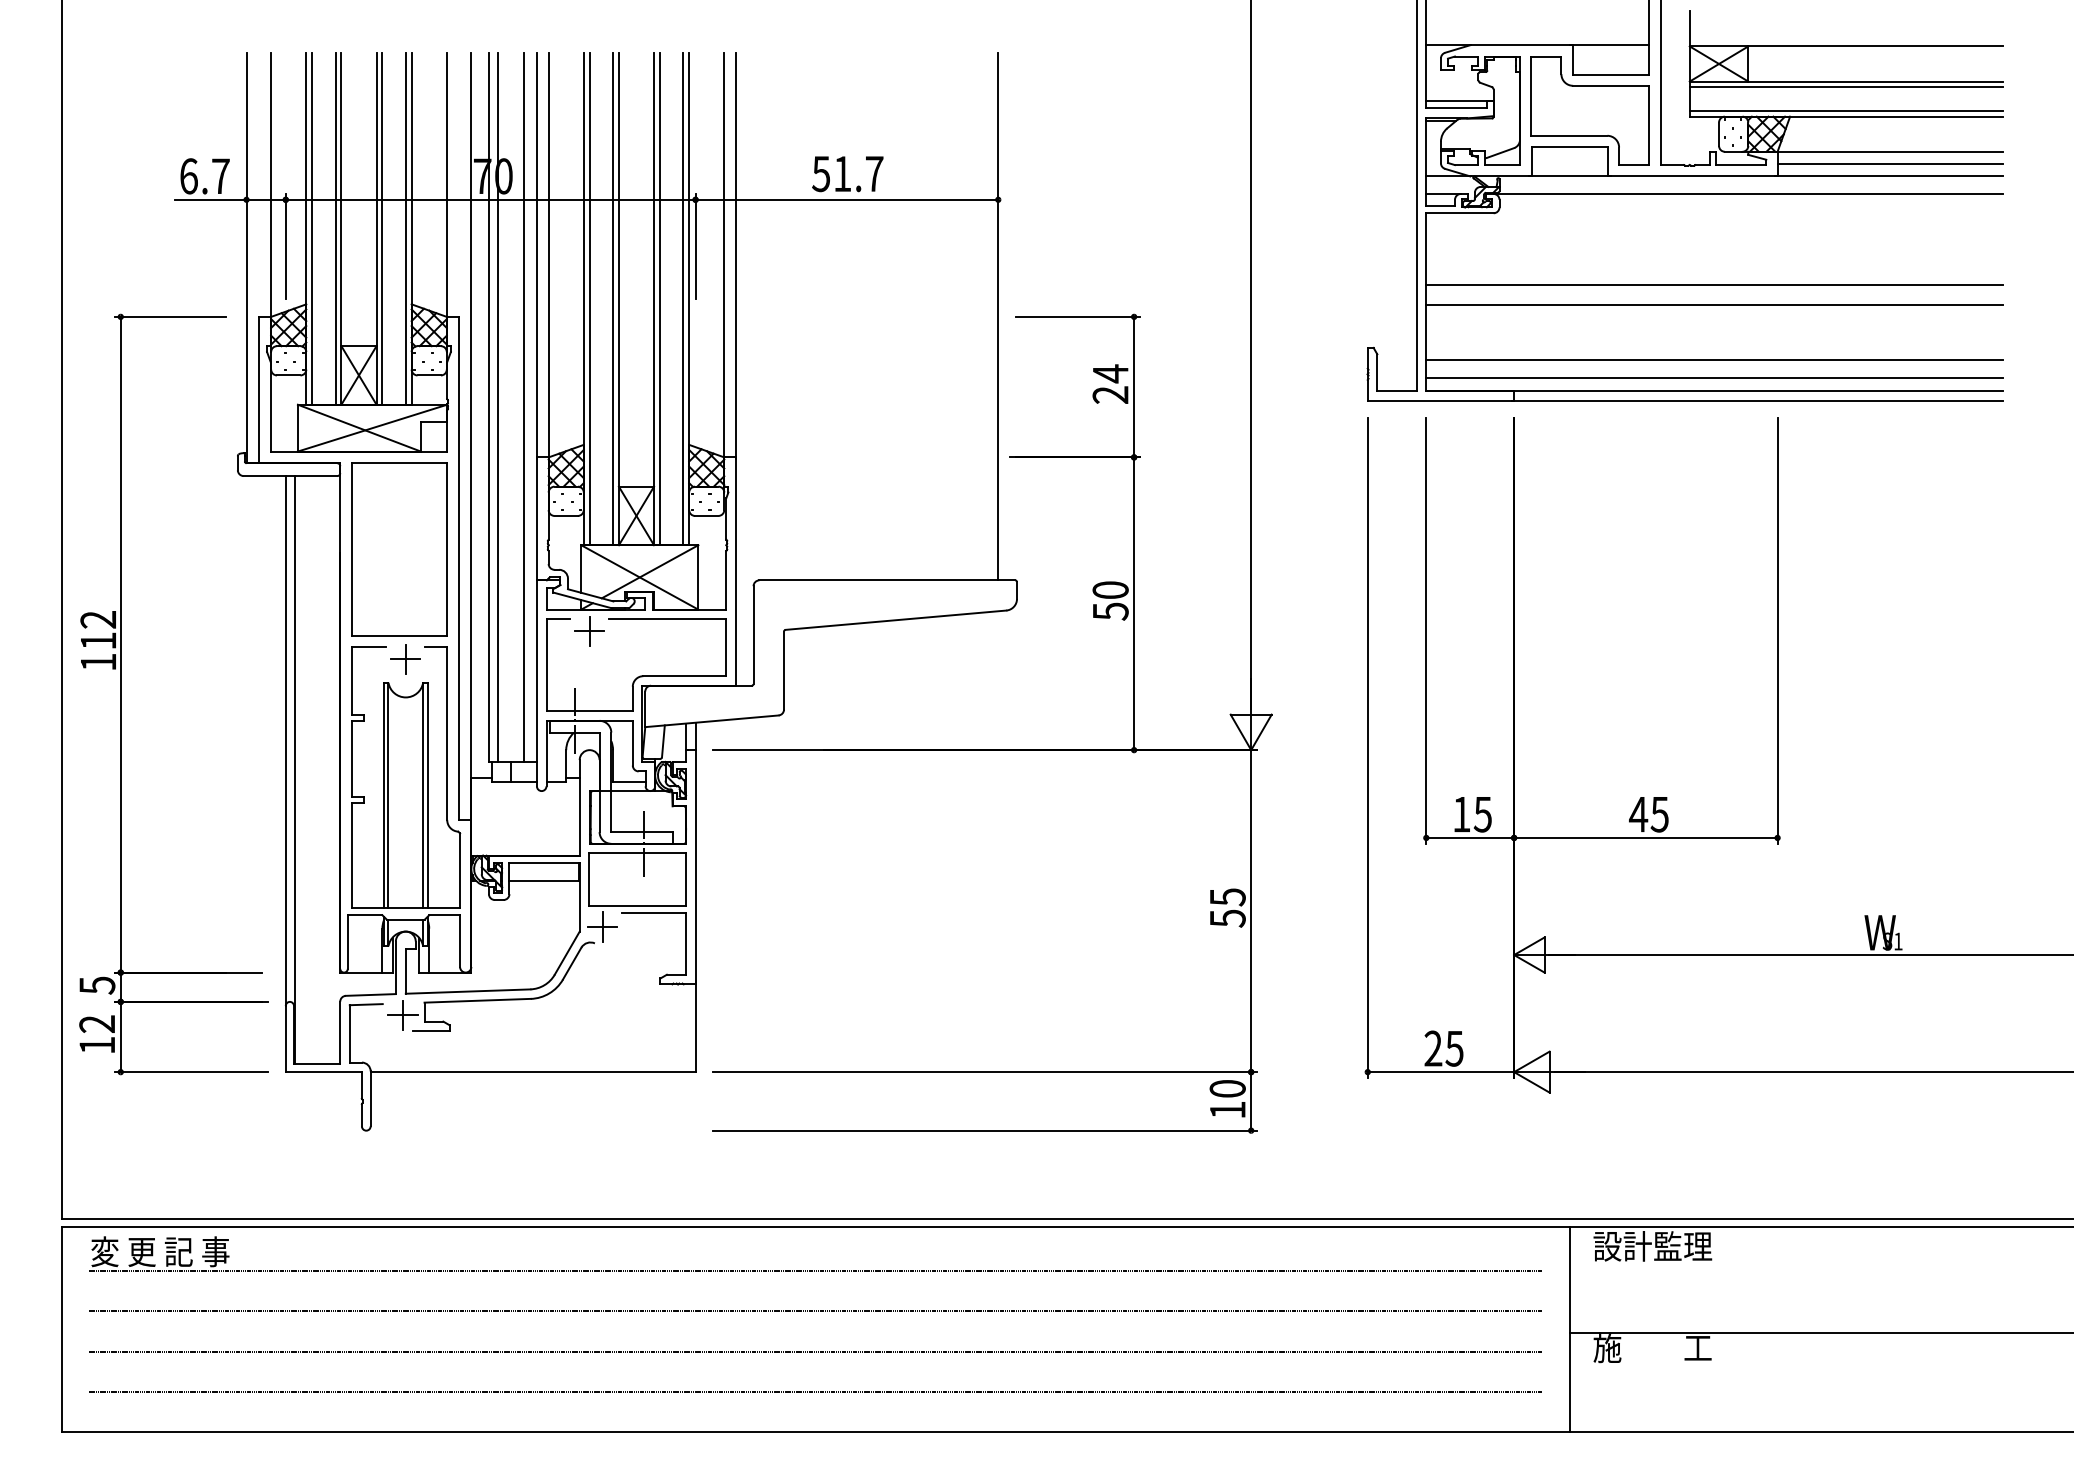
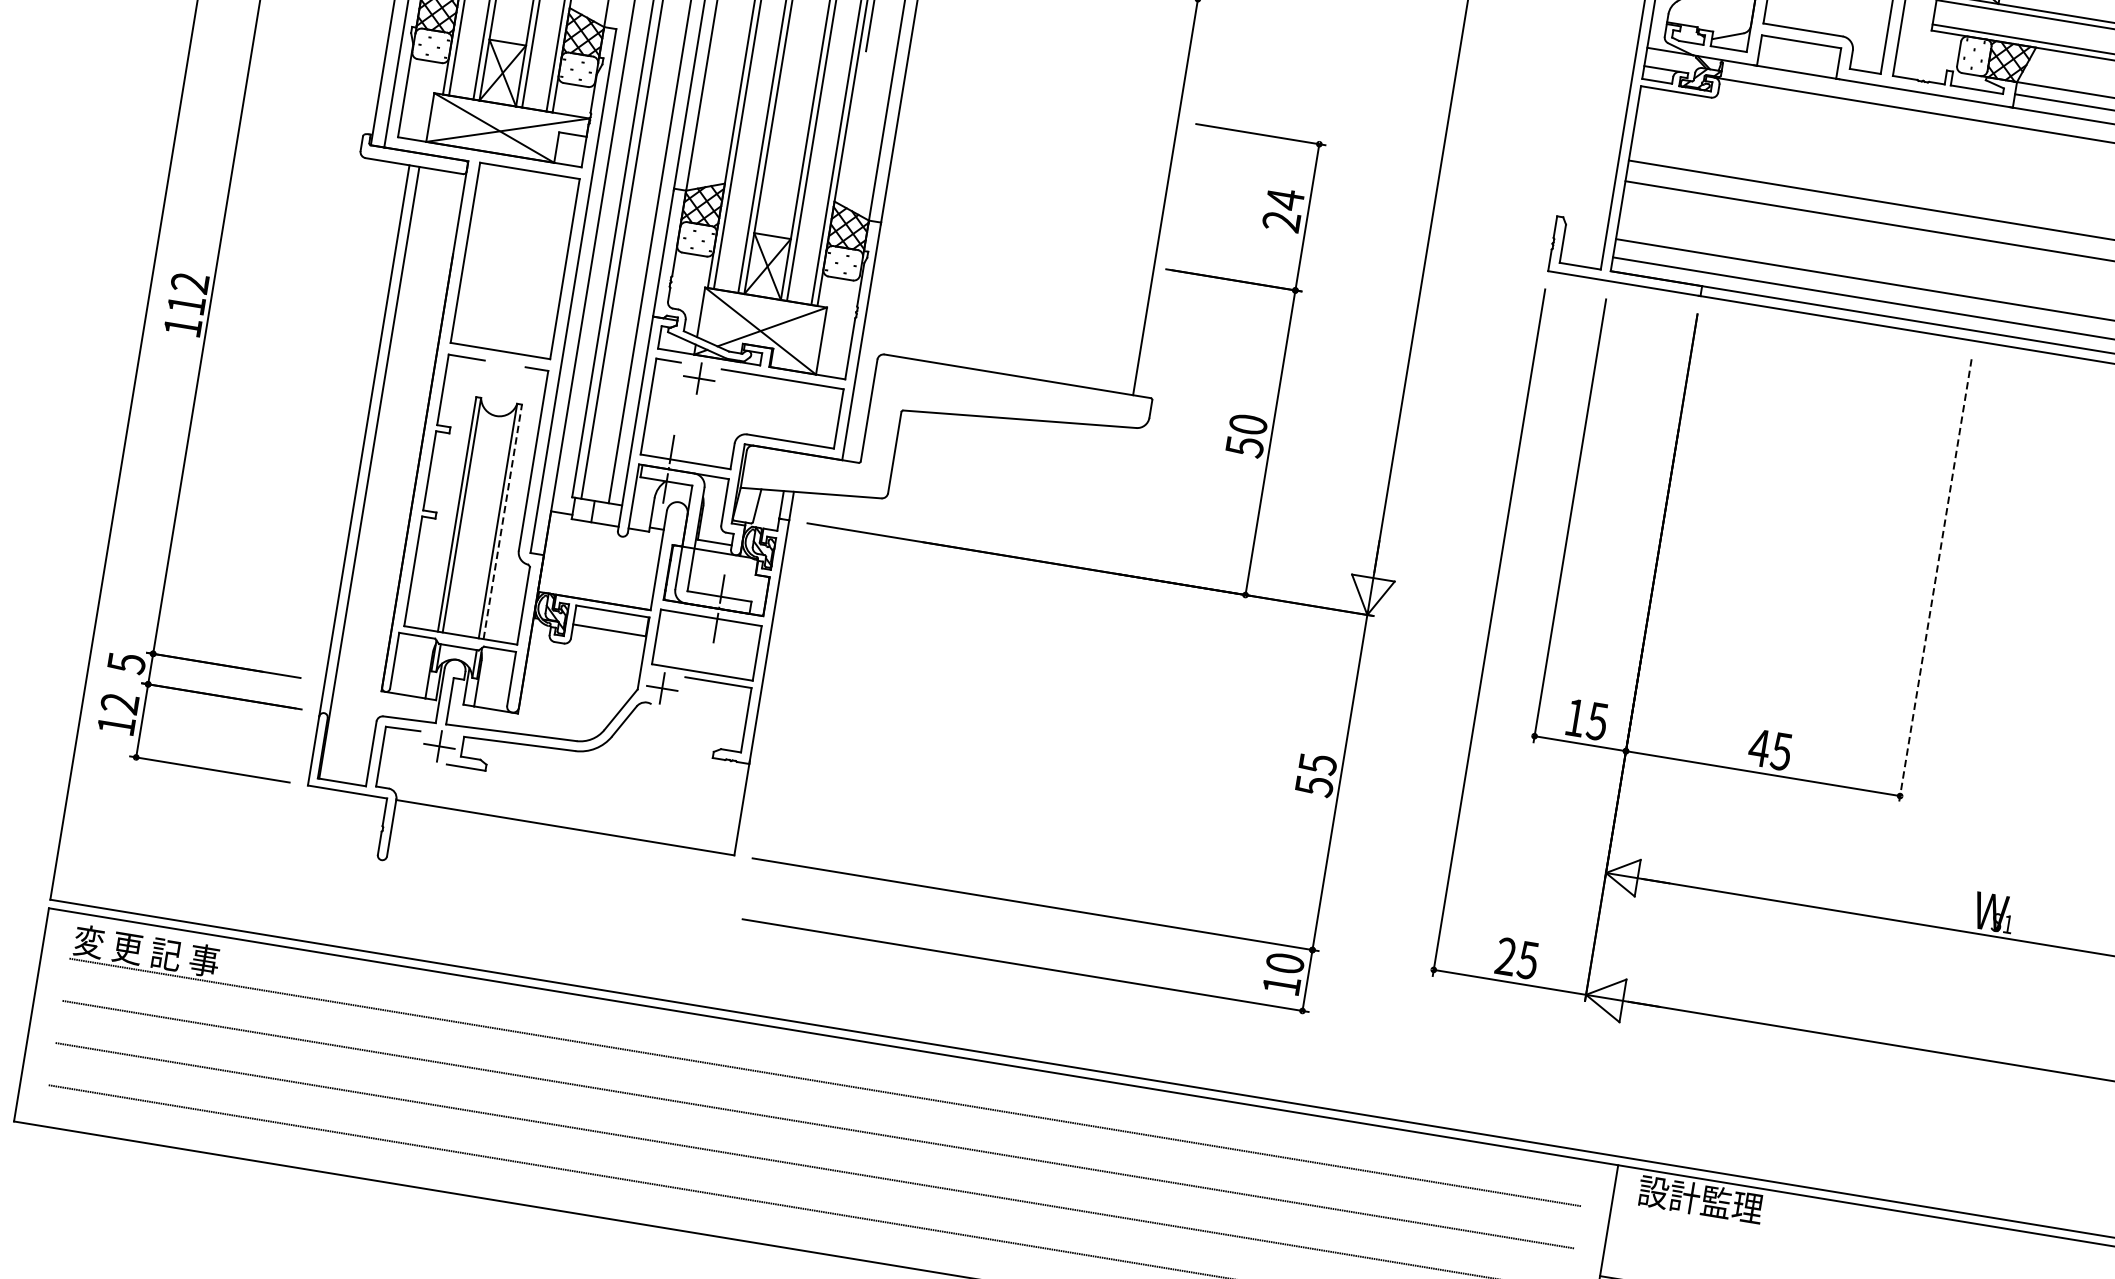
line: (1777, 631) -> (1935, 581), solid -> dashed
part: (405, 659) -> (502, 376), removed
line: (427, 795) -> (502, 521), solid -> dashed

